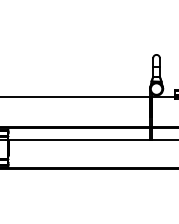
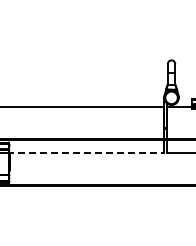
line: (78, 139) -> (85, 153), solid -> dashed

